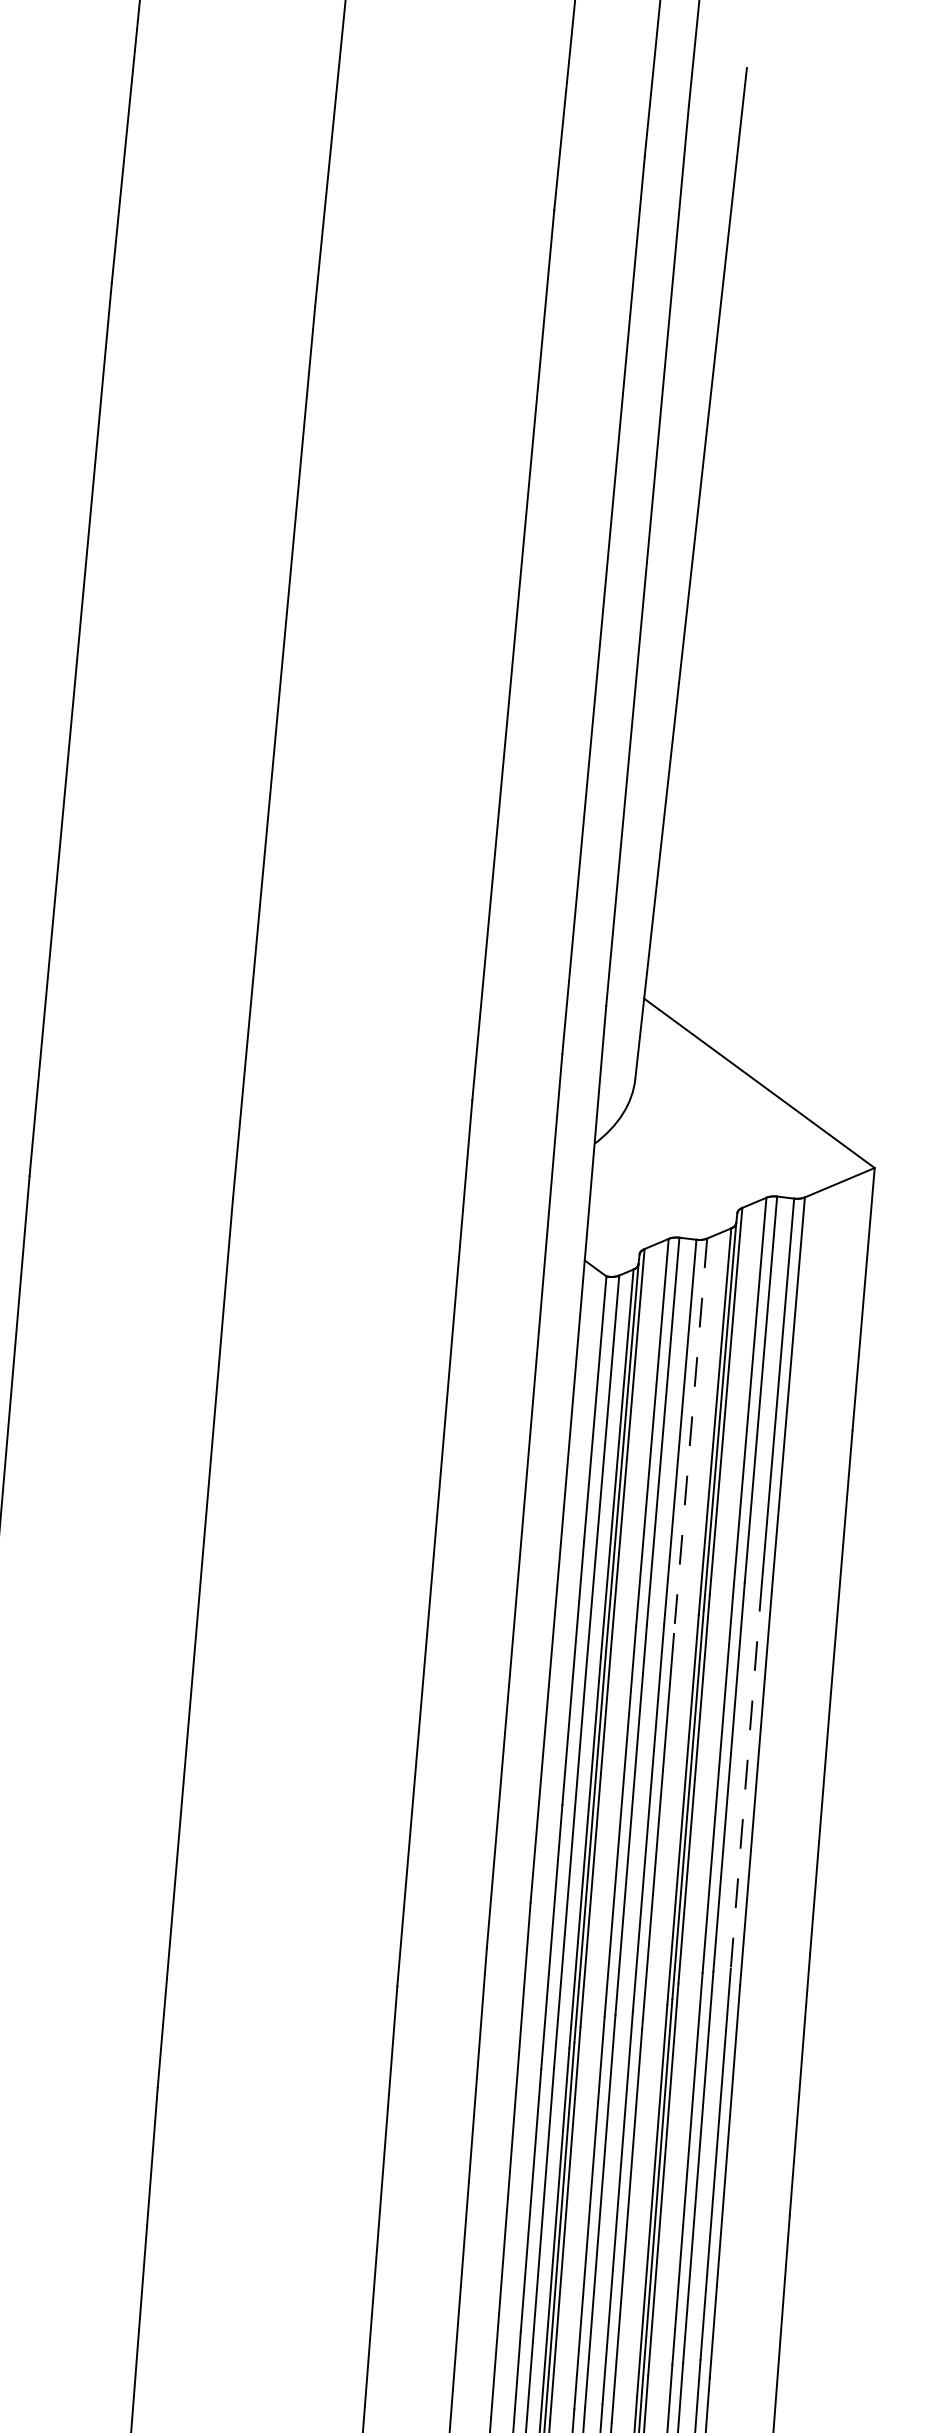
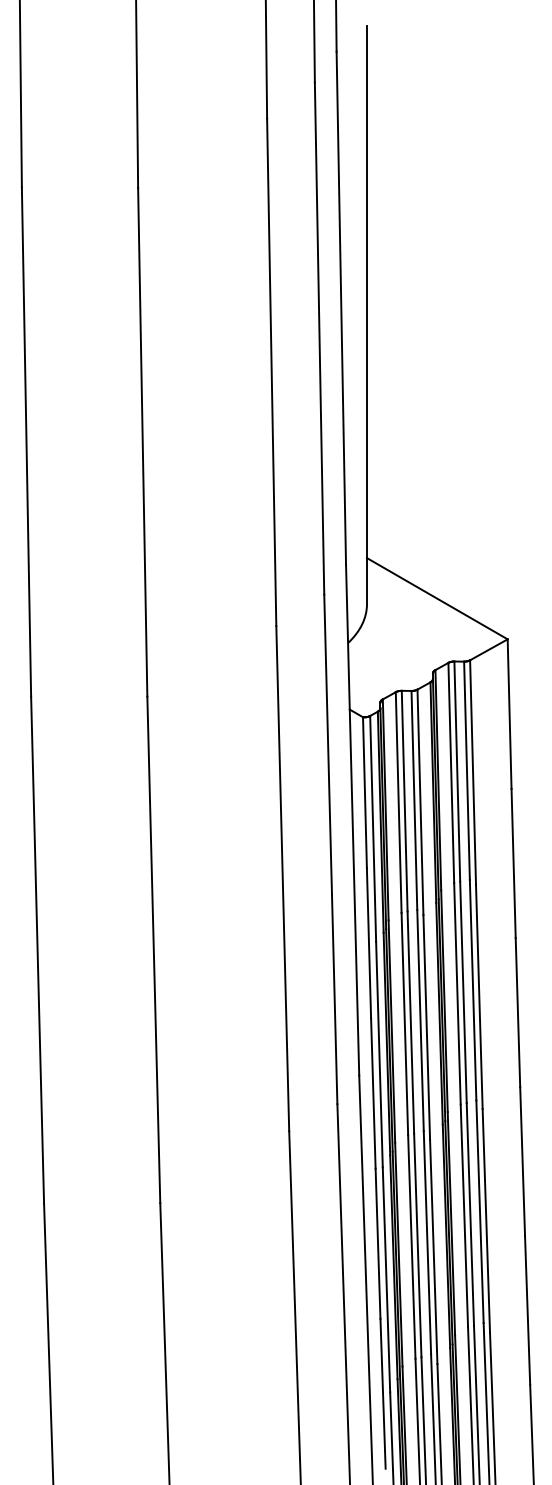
line: (690, 1436) -> (420, 802), dashed -> solid
line: (747, 1775) -> (473, 990), dashed -> solid

